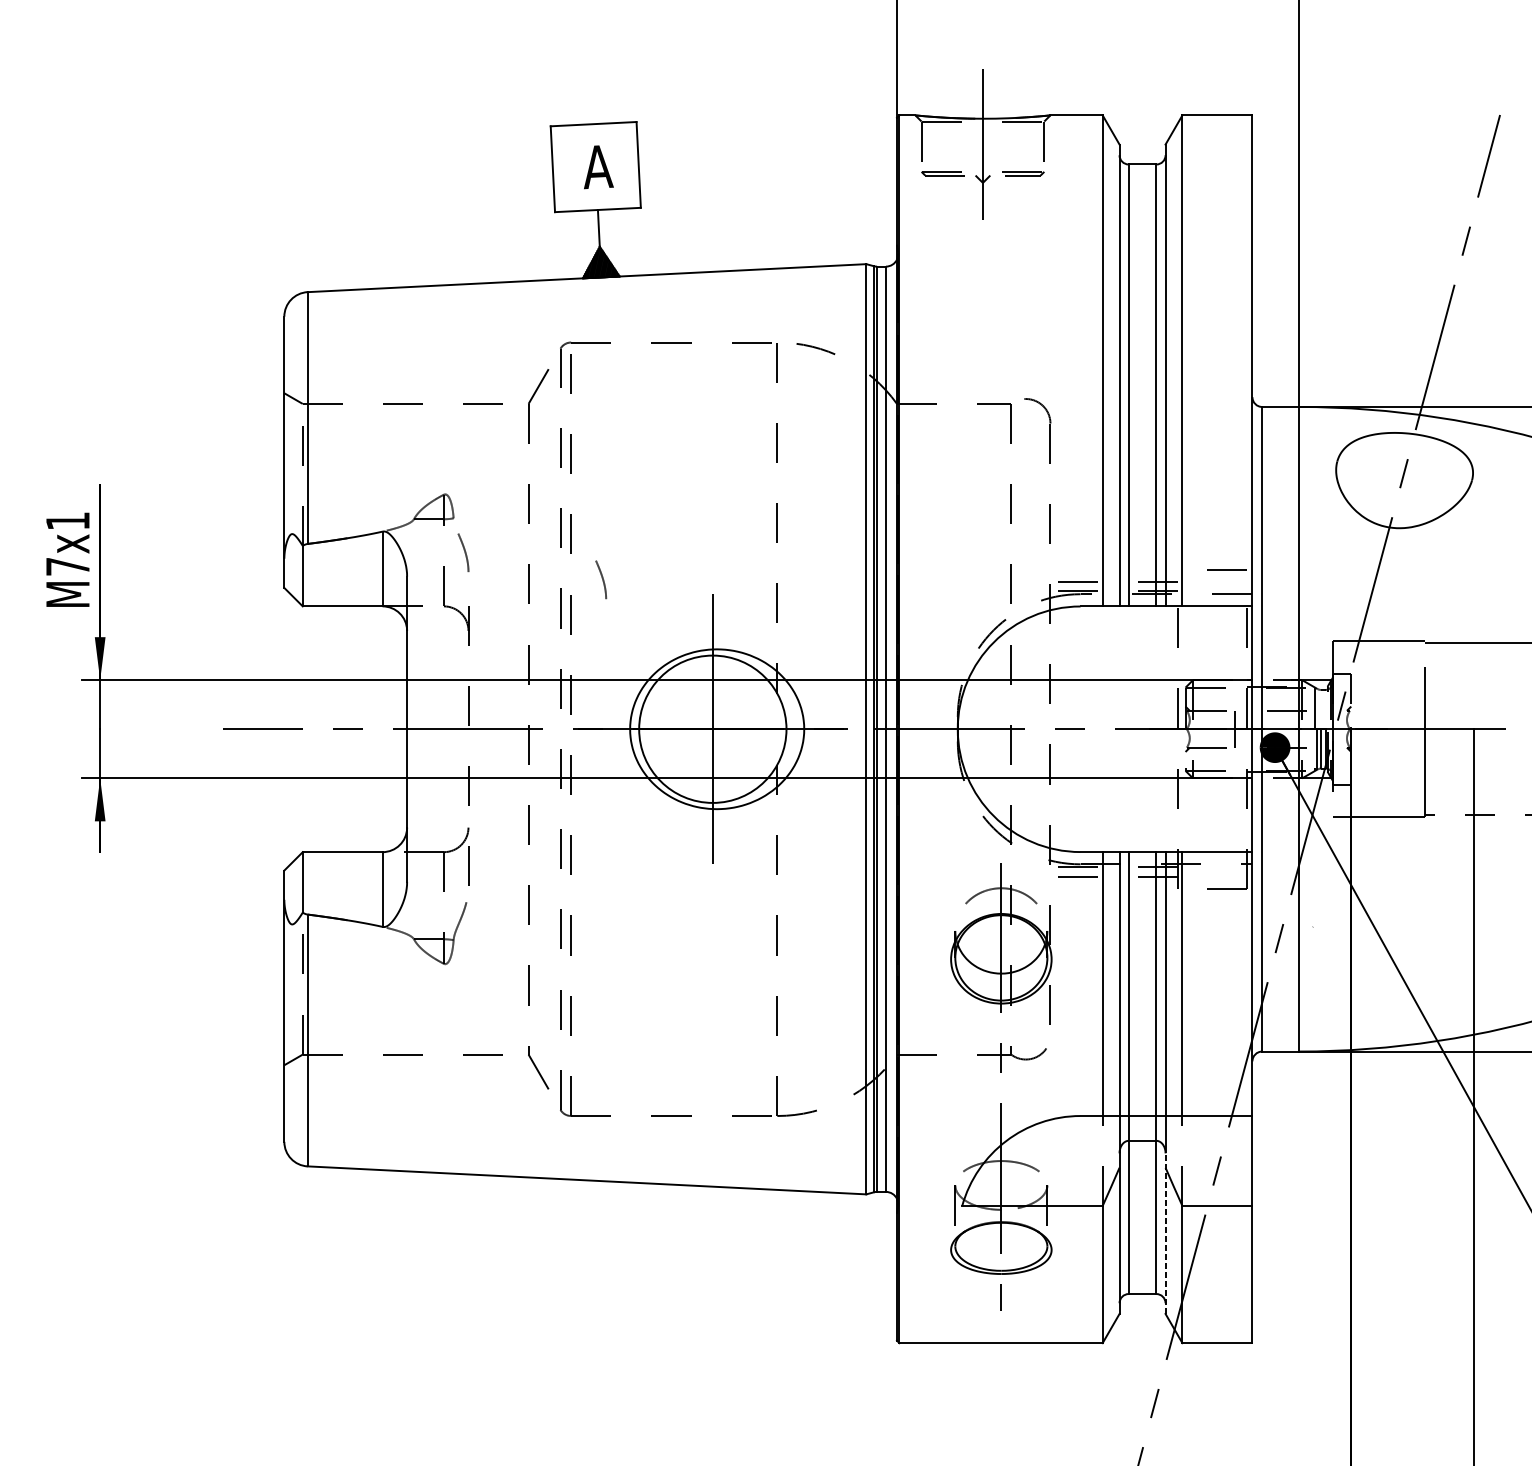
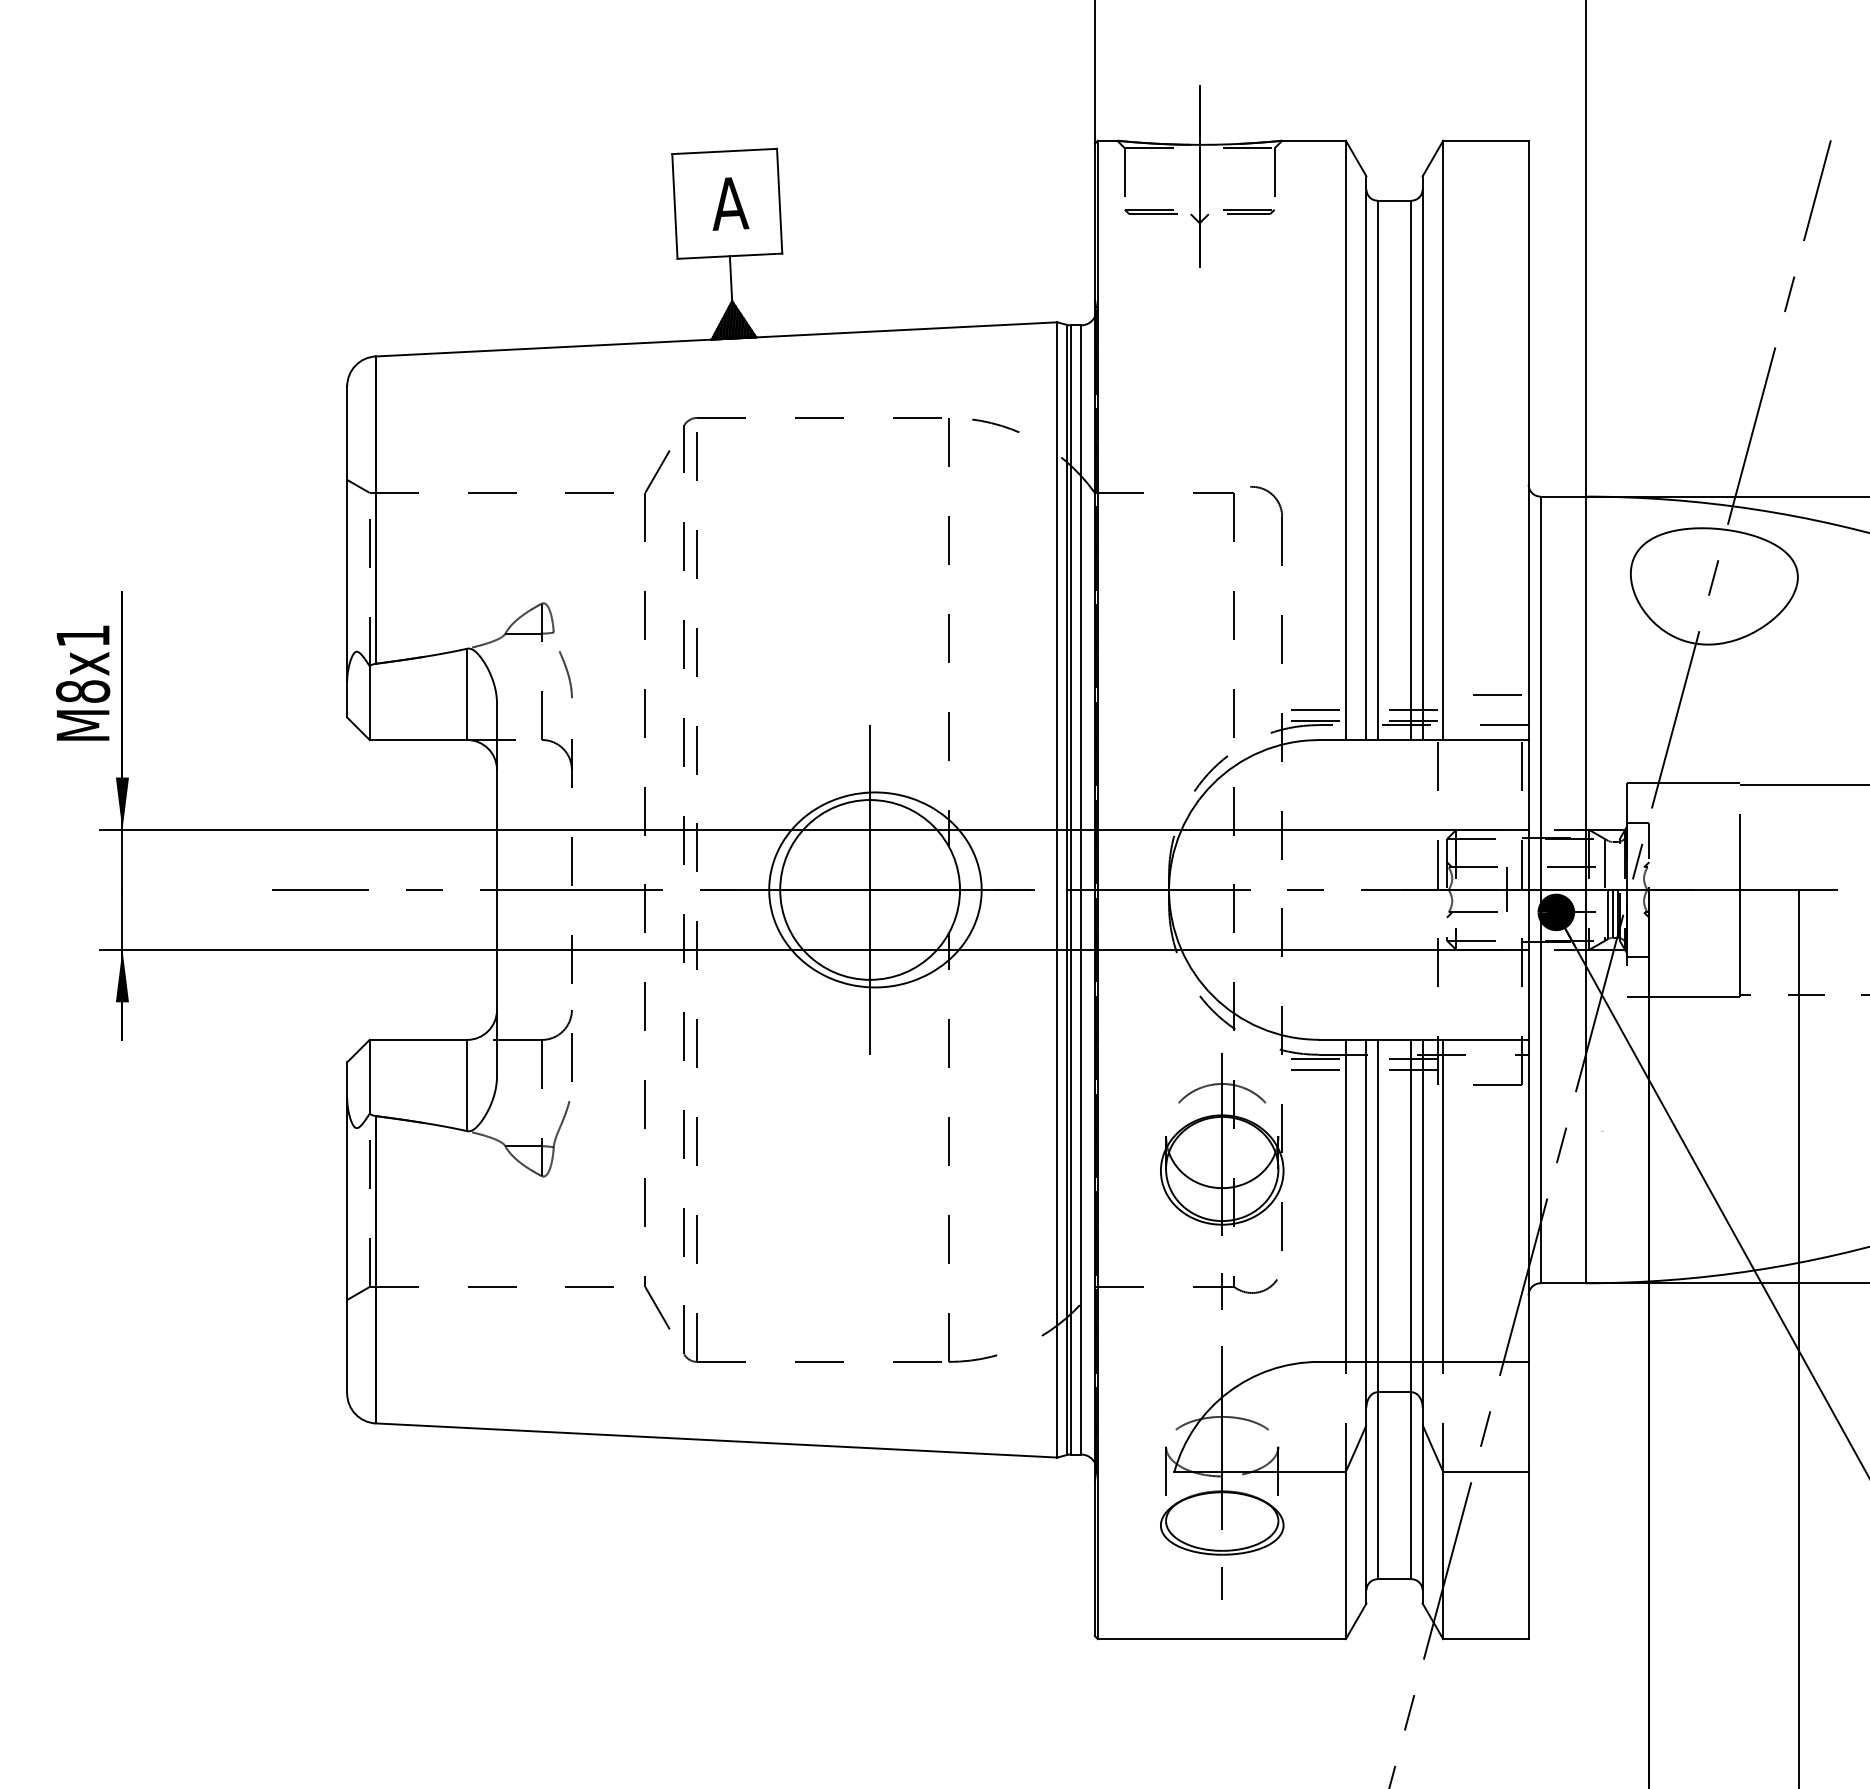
text: (68, 566) -> (83, 691), M7x1 -> M8x1
curve: (602, 579) -> (735, 707), removed
line: (1165, 1233) -> (1422, 1505), dashed -> solid

